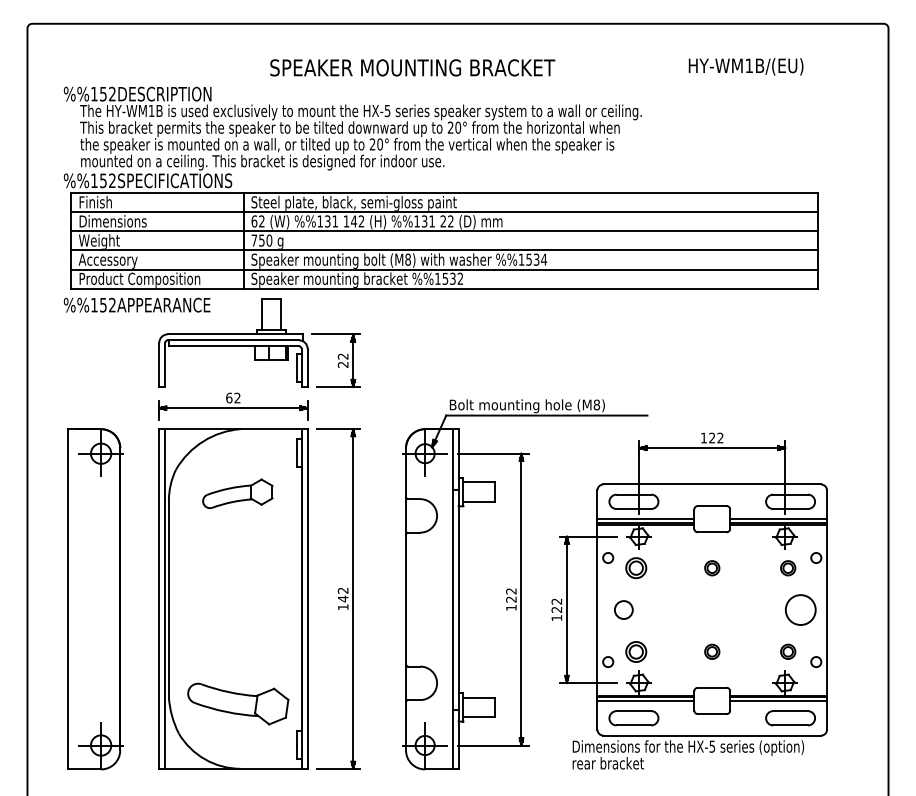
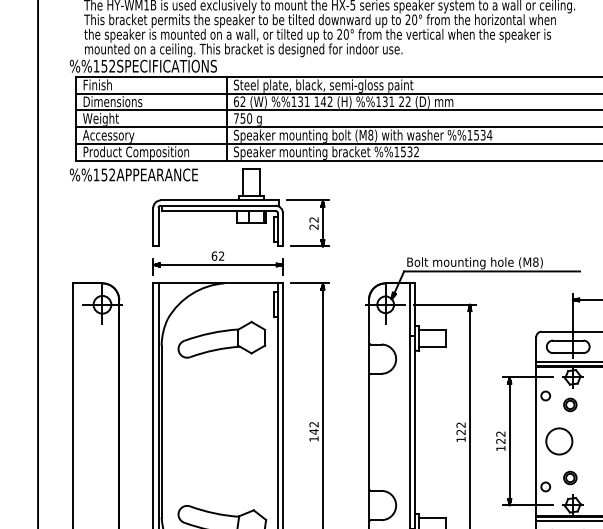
part: (237, 493) -> (221, 339), size x1.43
part: (636, 568) -> (570, 405), size x0.71
circle: (623, 609) -> (559, 440), size x1.67
part: (636, 651) -> (570, 477), size x0.71

